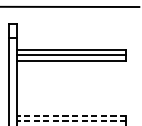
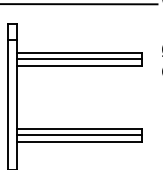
line: (71, 116) -> (79, 129), dashed -> solid
line: (71, 121) -> (79, 135), dashed -> solid

